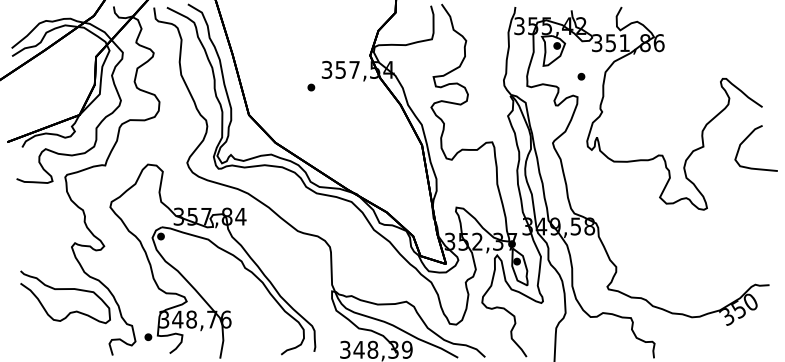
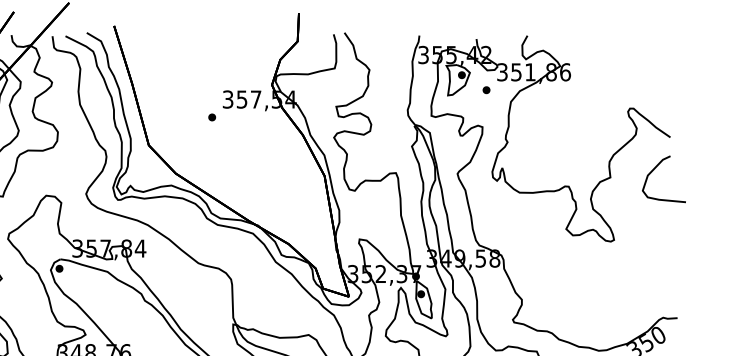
part: (581, 76) -> (486, 89), moved

